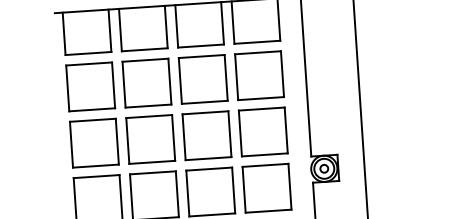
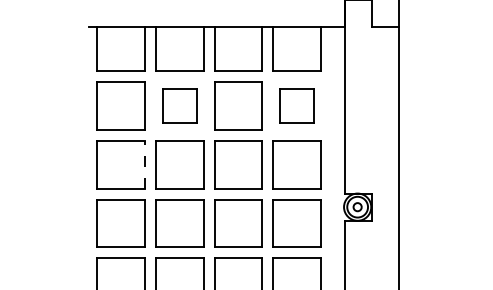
part: (259, 75) -> (296, 105), size x0.7
part: (146, 82) -> (179, 105), size x0.7
line: (117, 141) -> (145, 164), solid -> dashed

